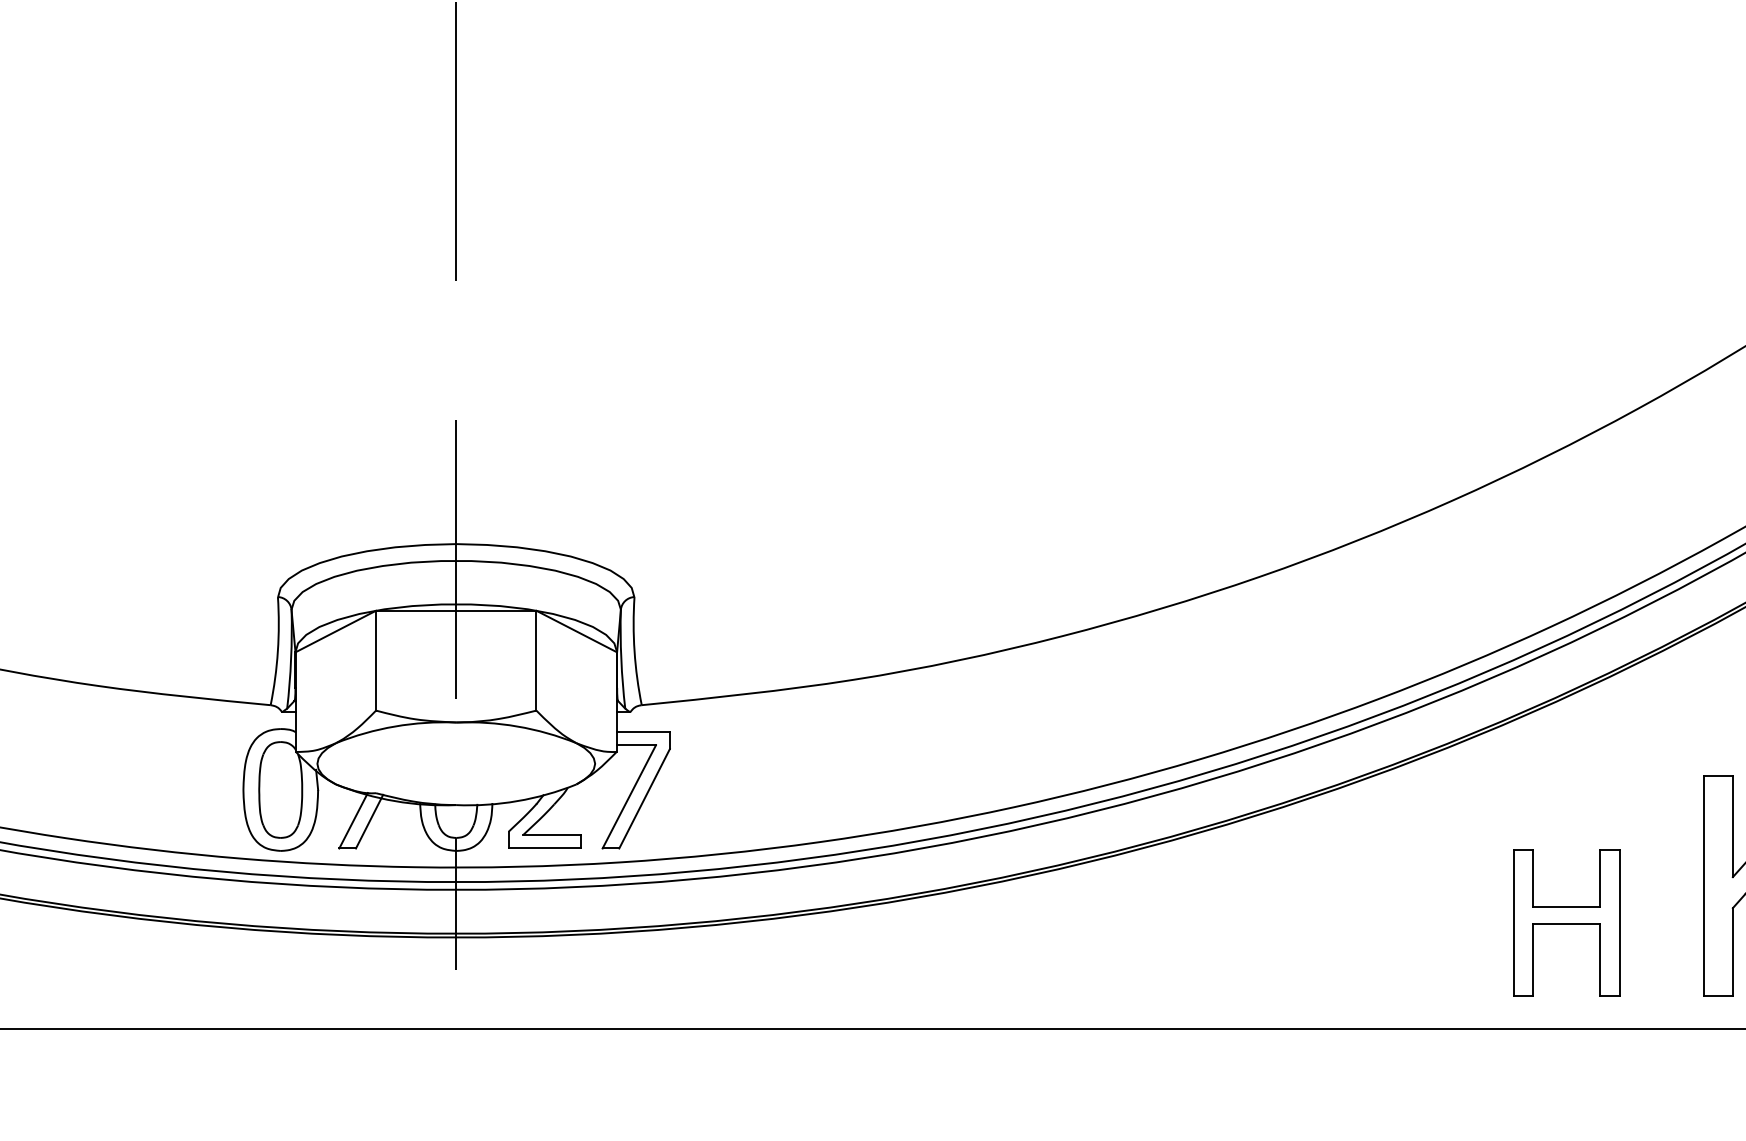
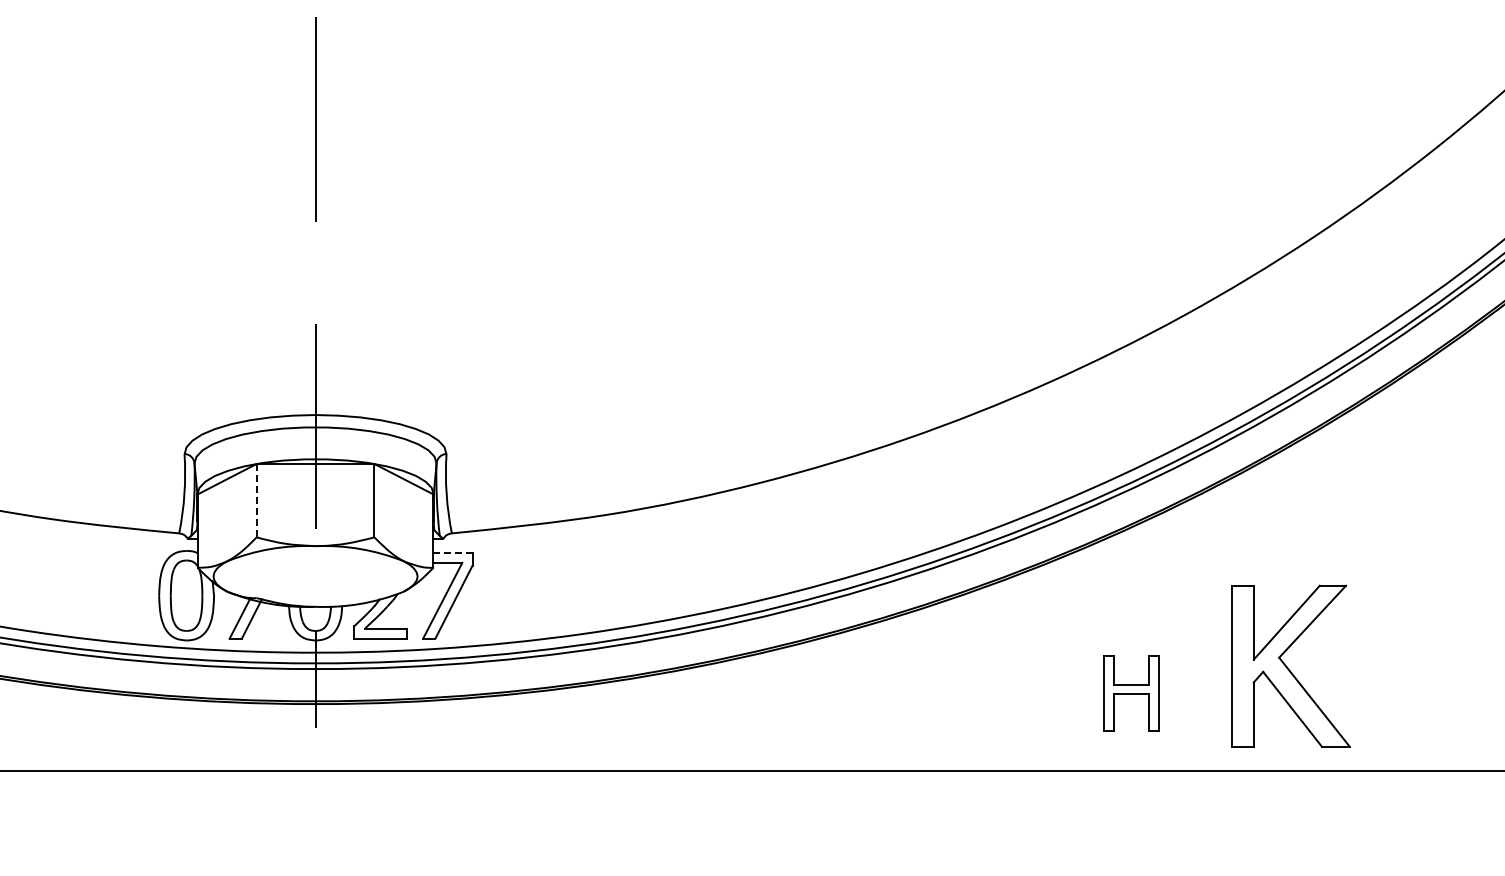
line: (375, 660) -> (256, 500), solid -> dashed
line: (643, 731) -> (453, 552), solid -> dashed
part: (1566, 921) -> (1131, 692), size x0.7

